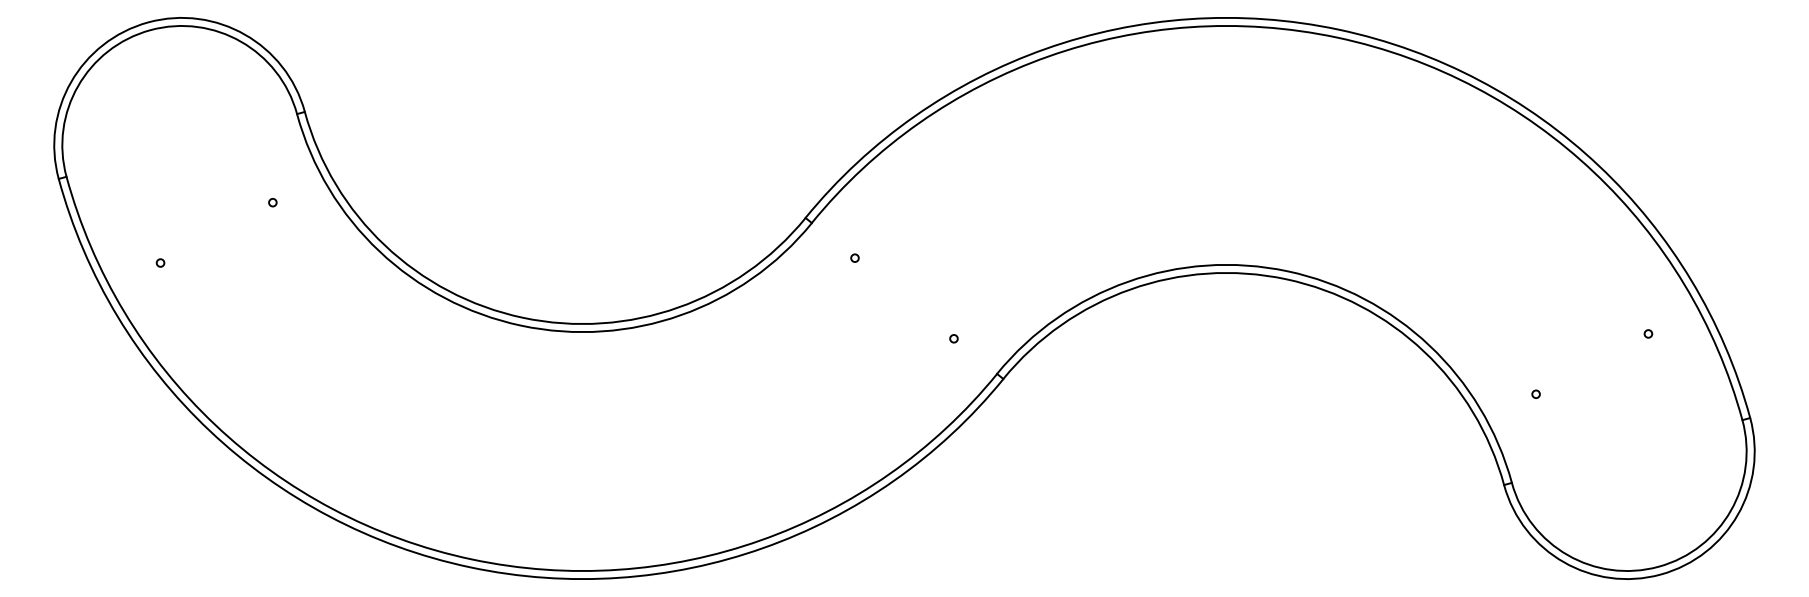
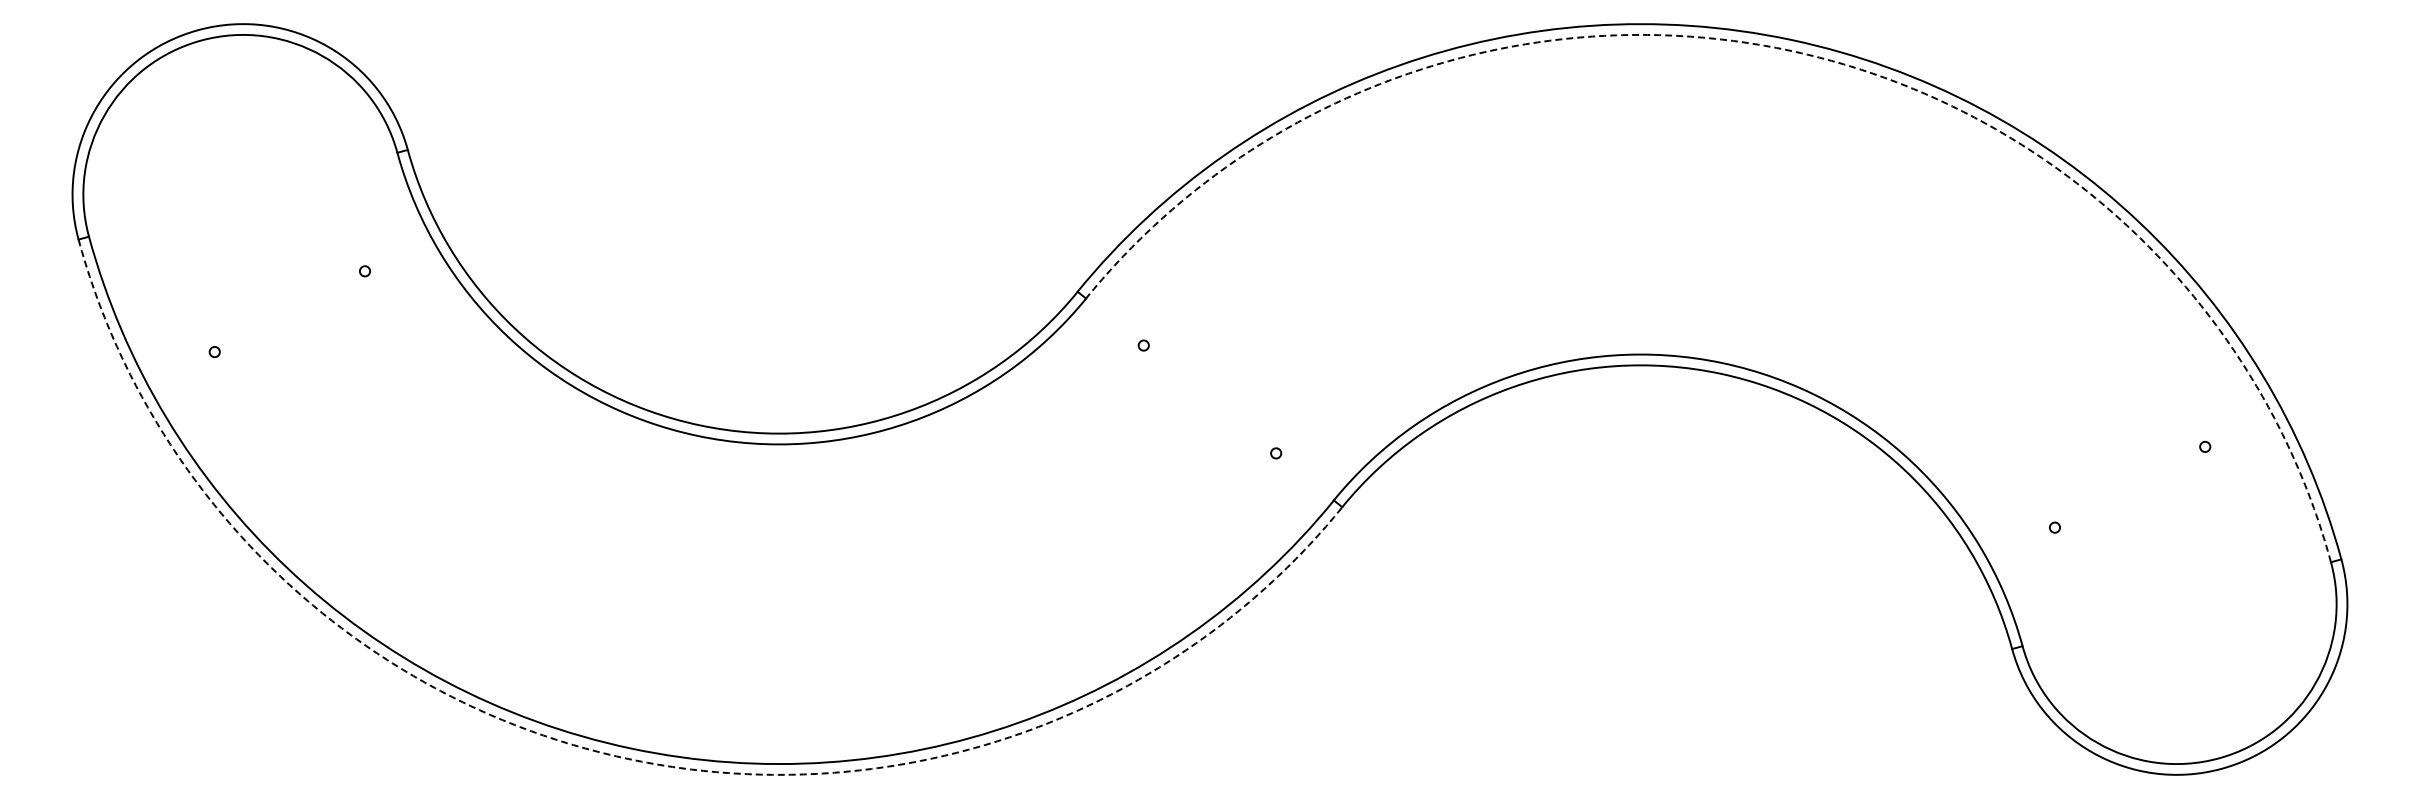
arc: (1336, 37) -> (1788, 50), solid -> dashed
arc: (469, 567) -> (628, 759), solid -> dashed

